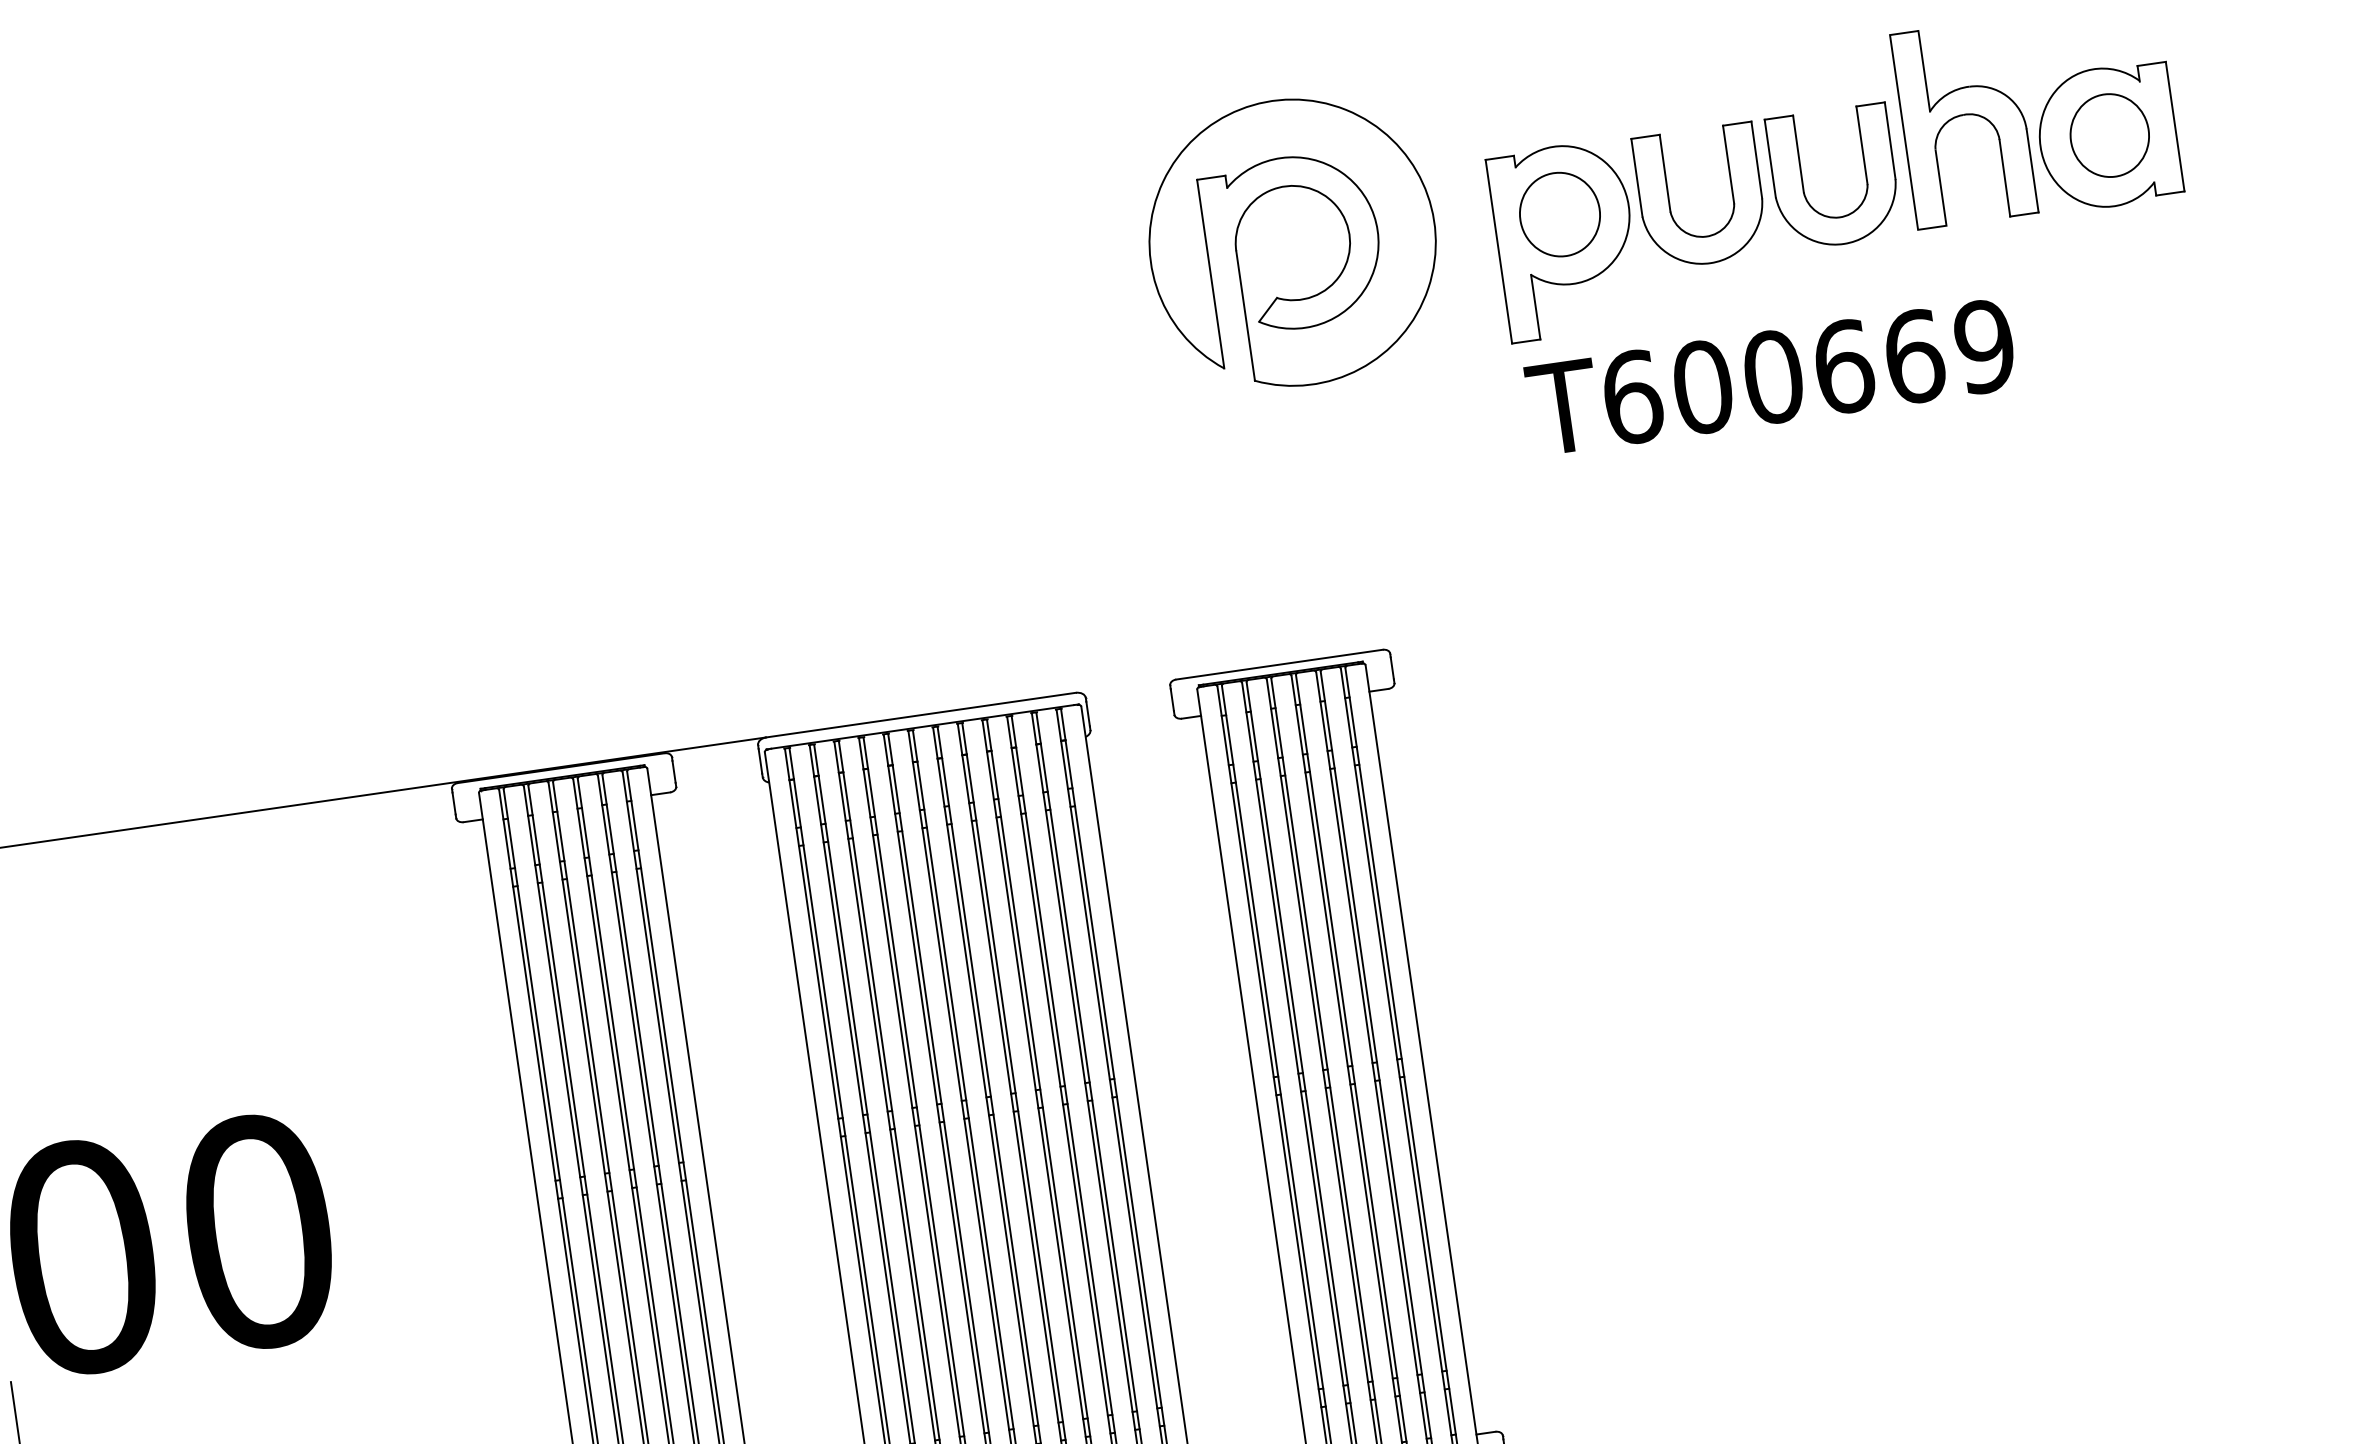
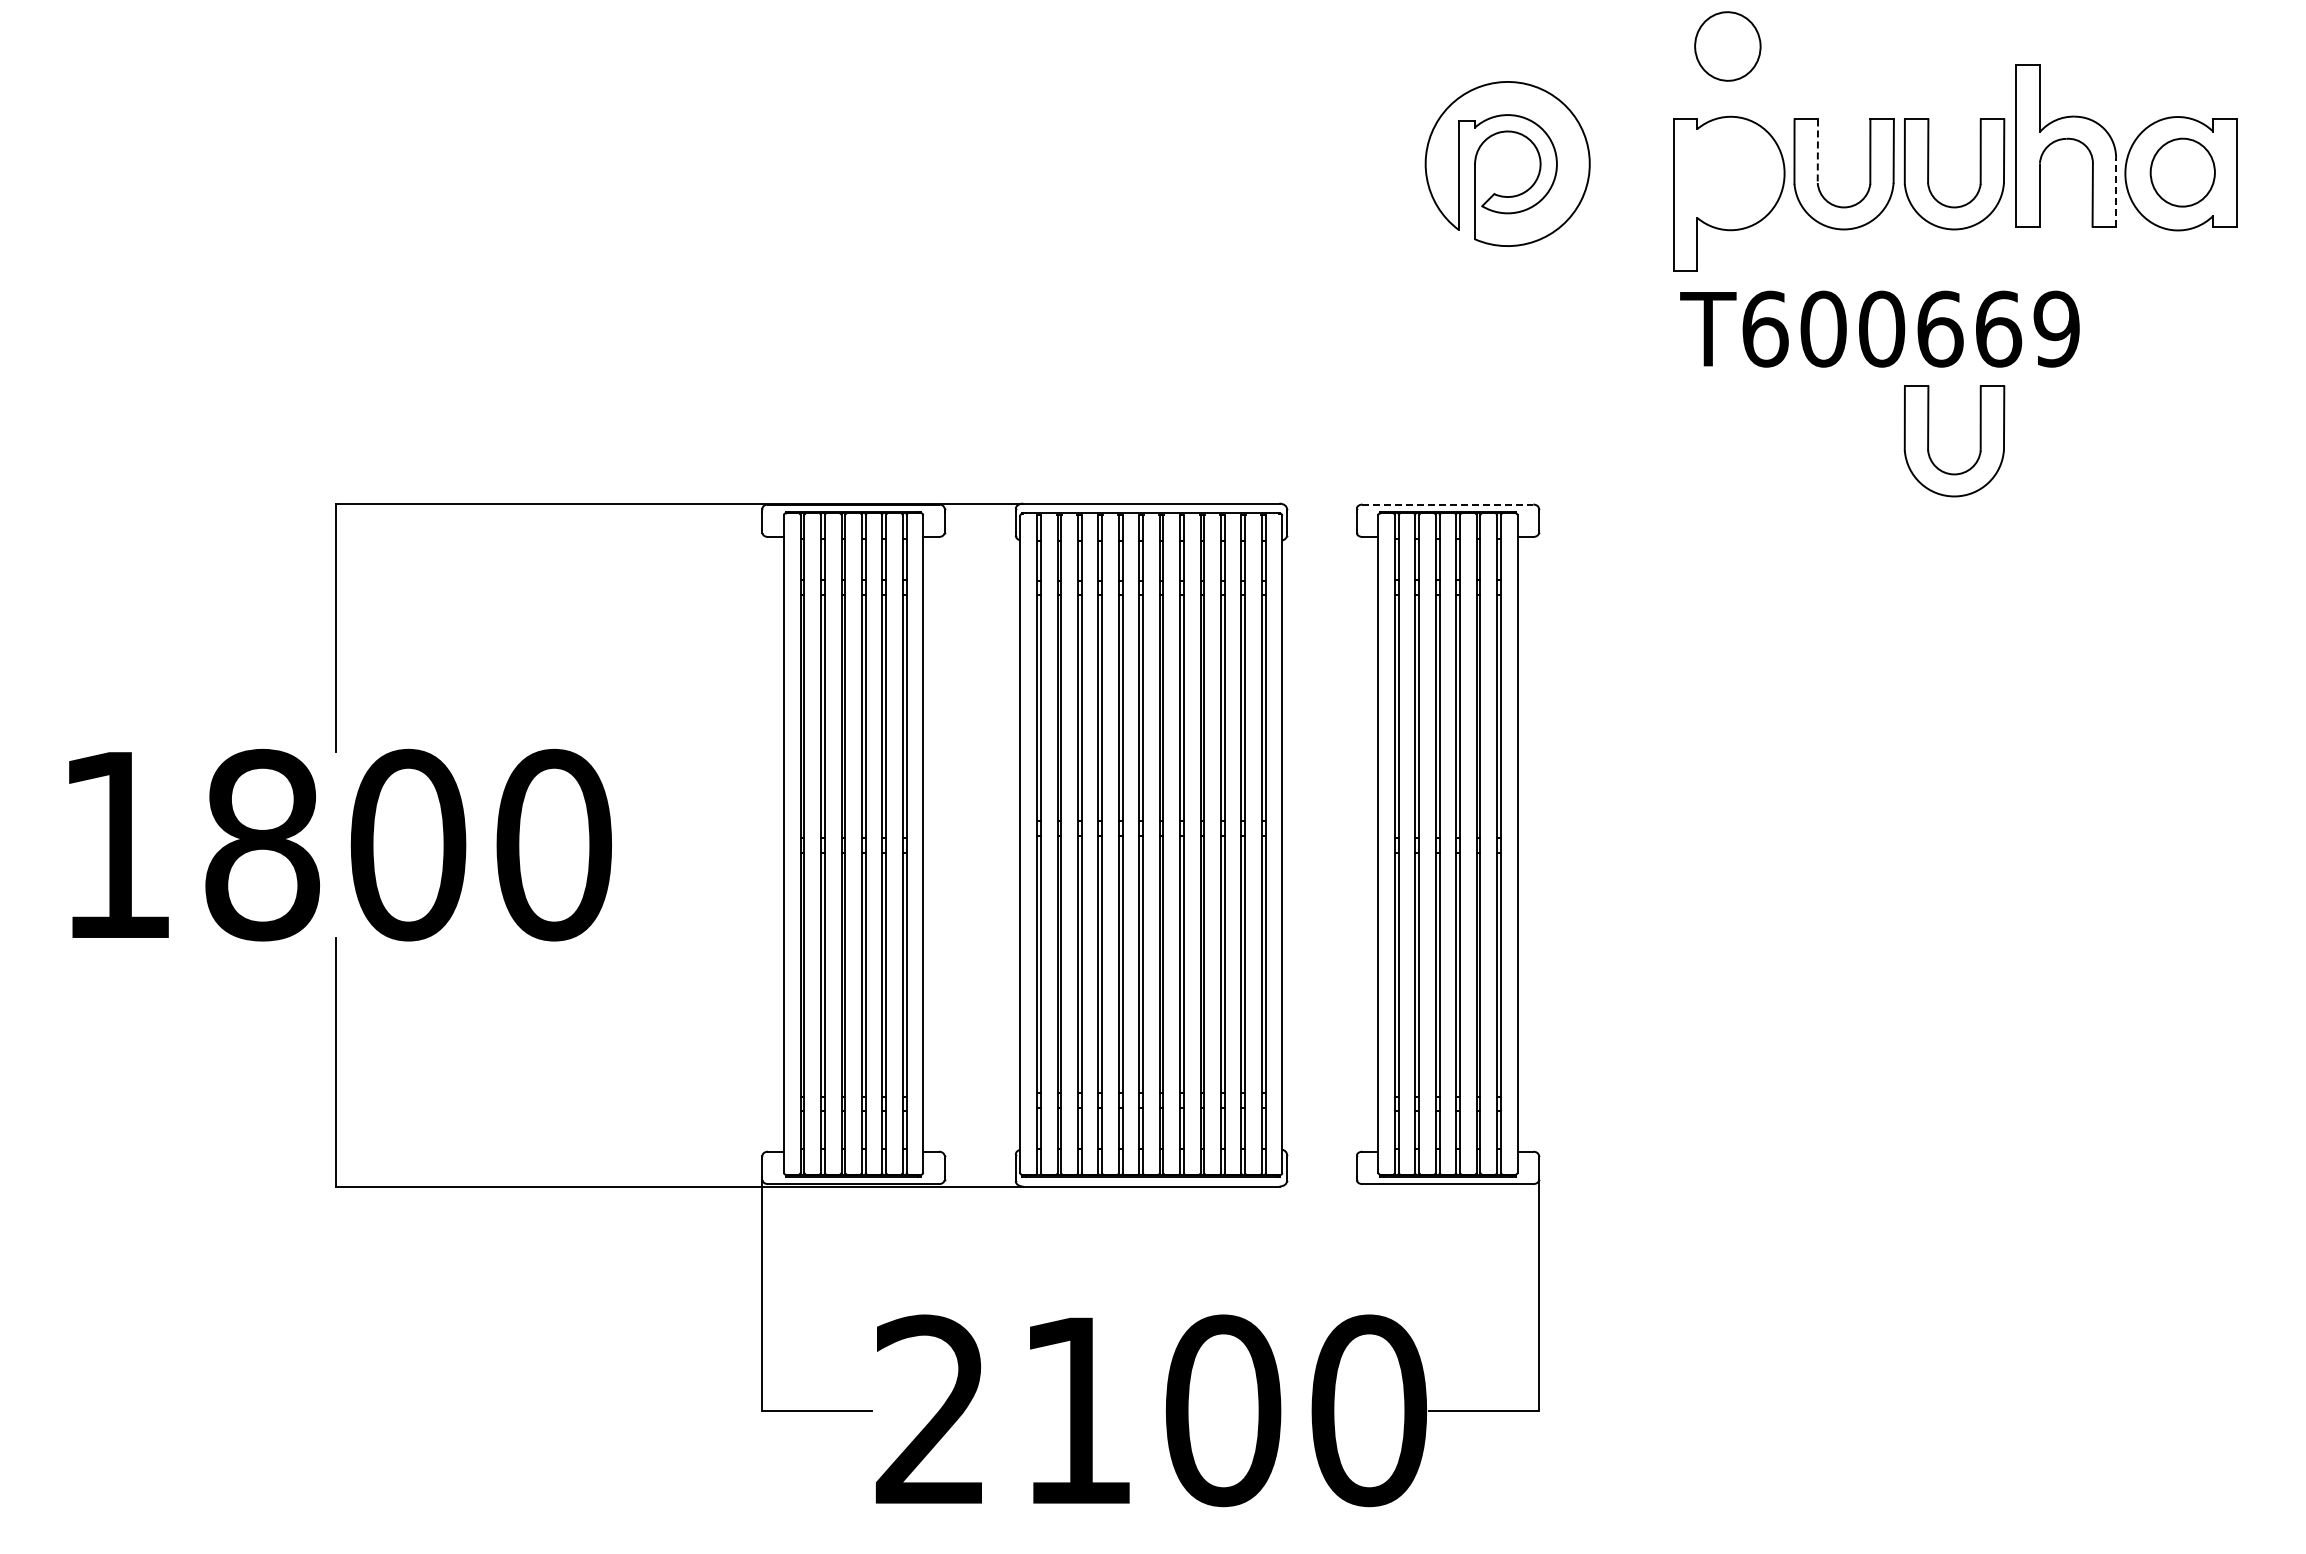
line: (2032, 169) -> (2116, 191), solid -> dashed
line: (1664, 173) -> (1817, 151), solid -> dashed
part: (1559, 214) -> (1727, 46), moved
part: (1292, 242) -> (1507, 163), size x0.7
part: (1910, 495) -> (1979, 441), added
line: (1280, 664) -> (1448, 504), solid -> dashed

